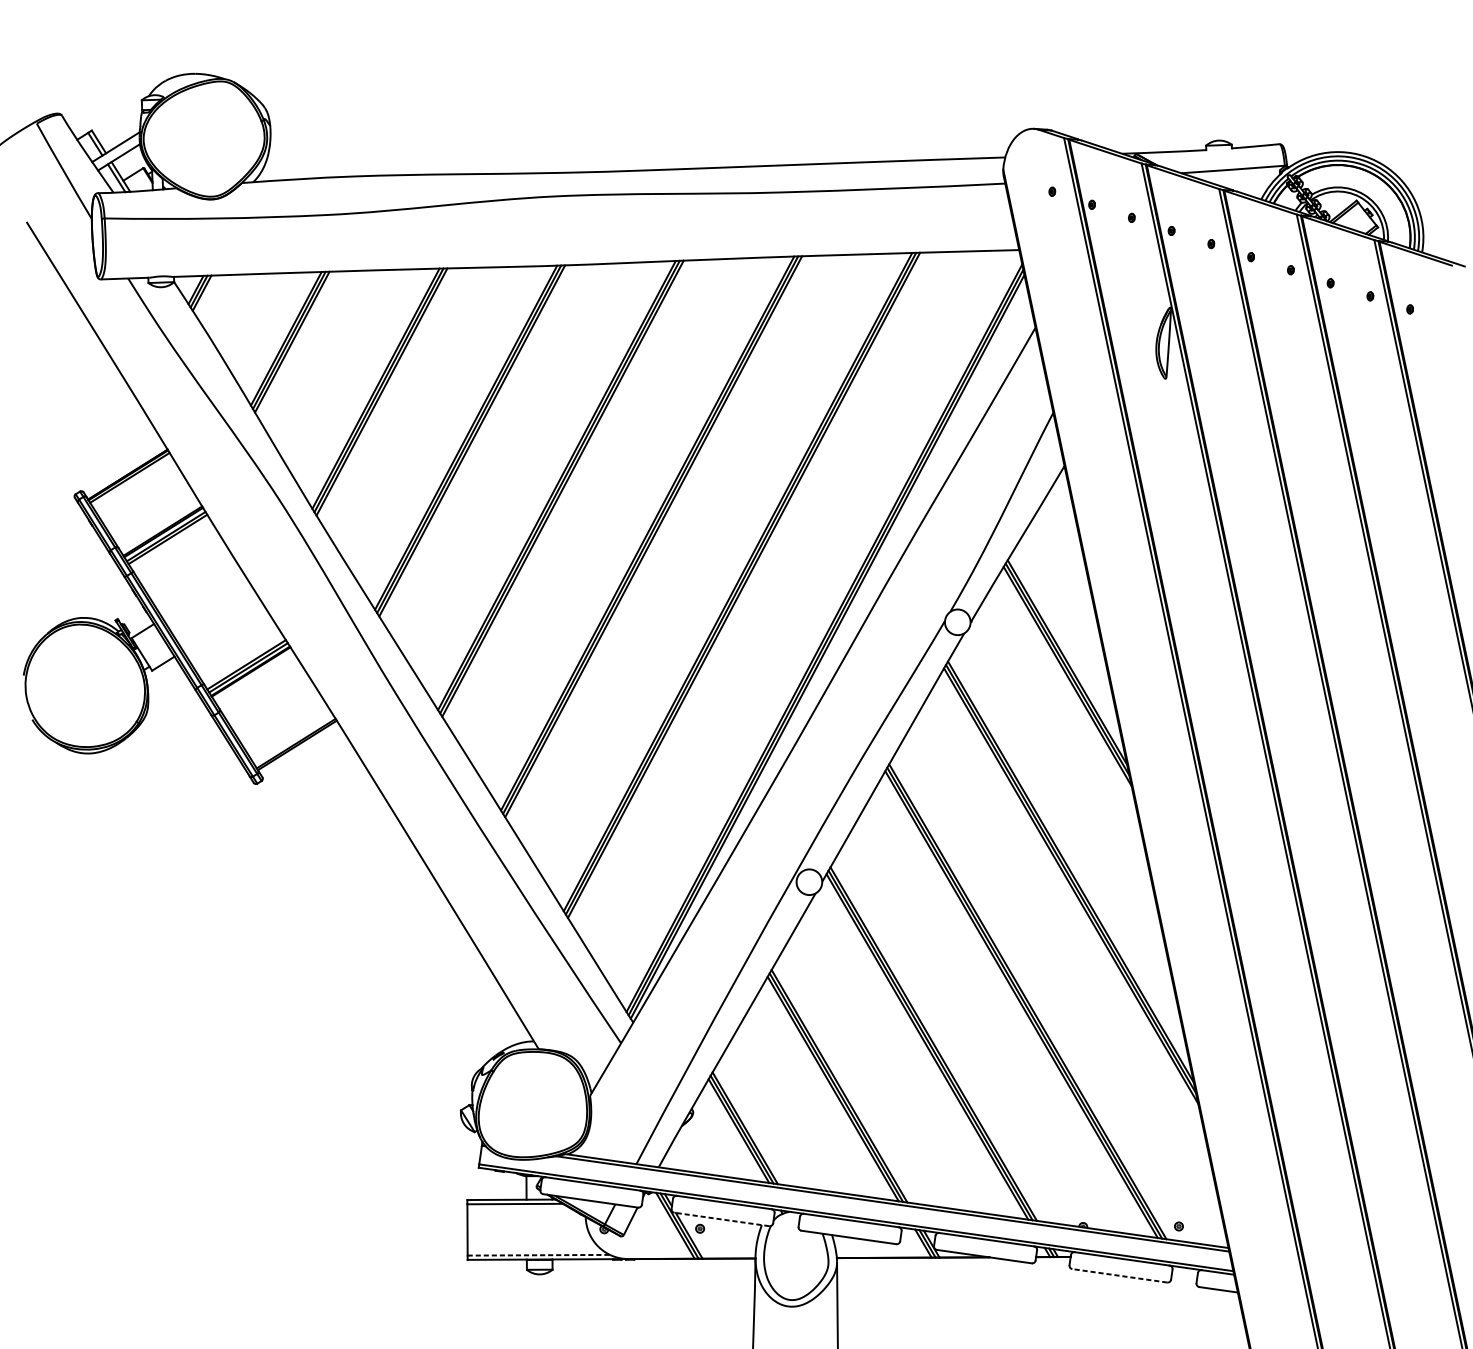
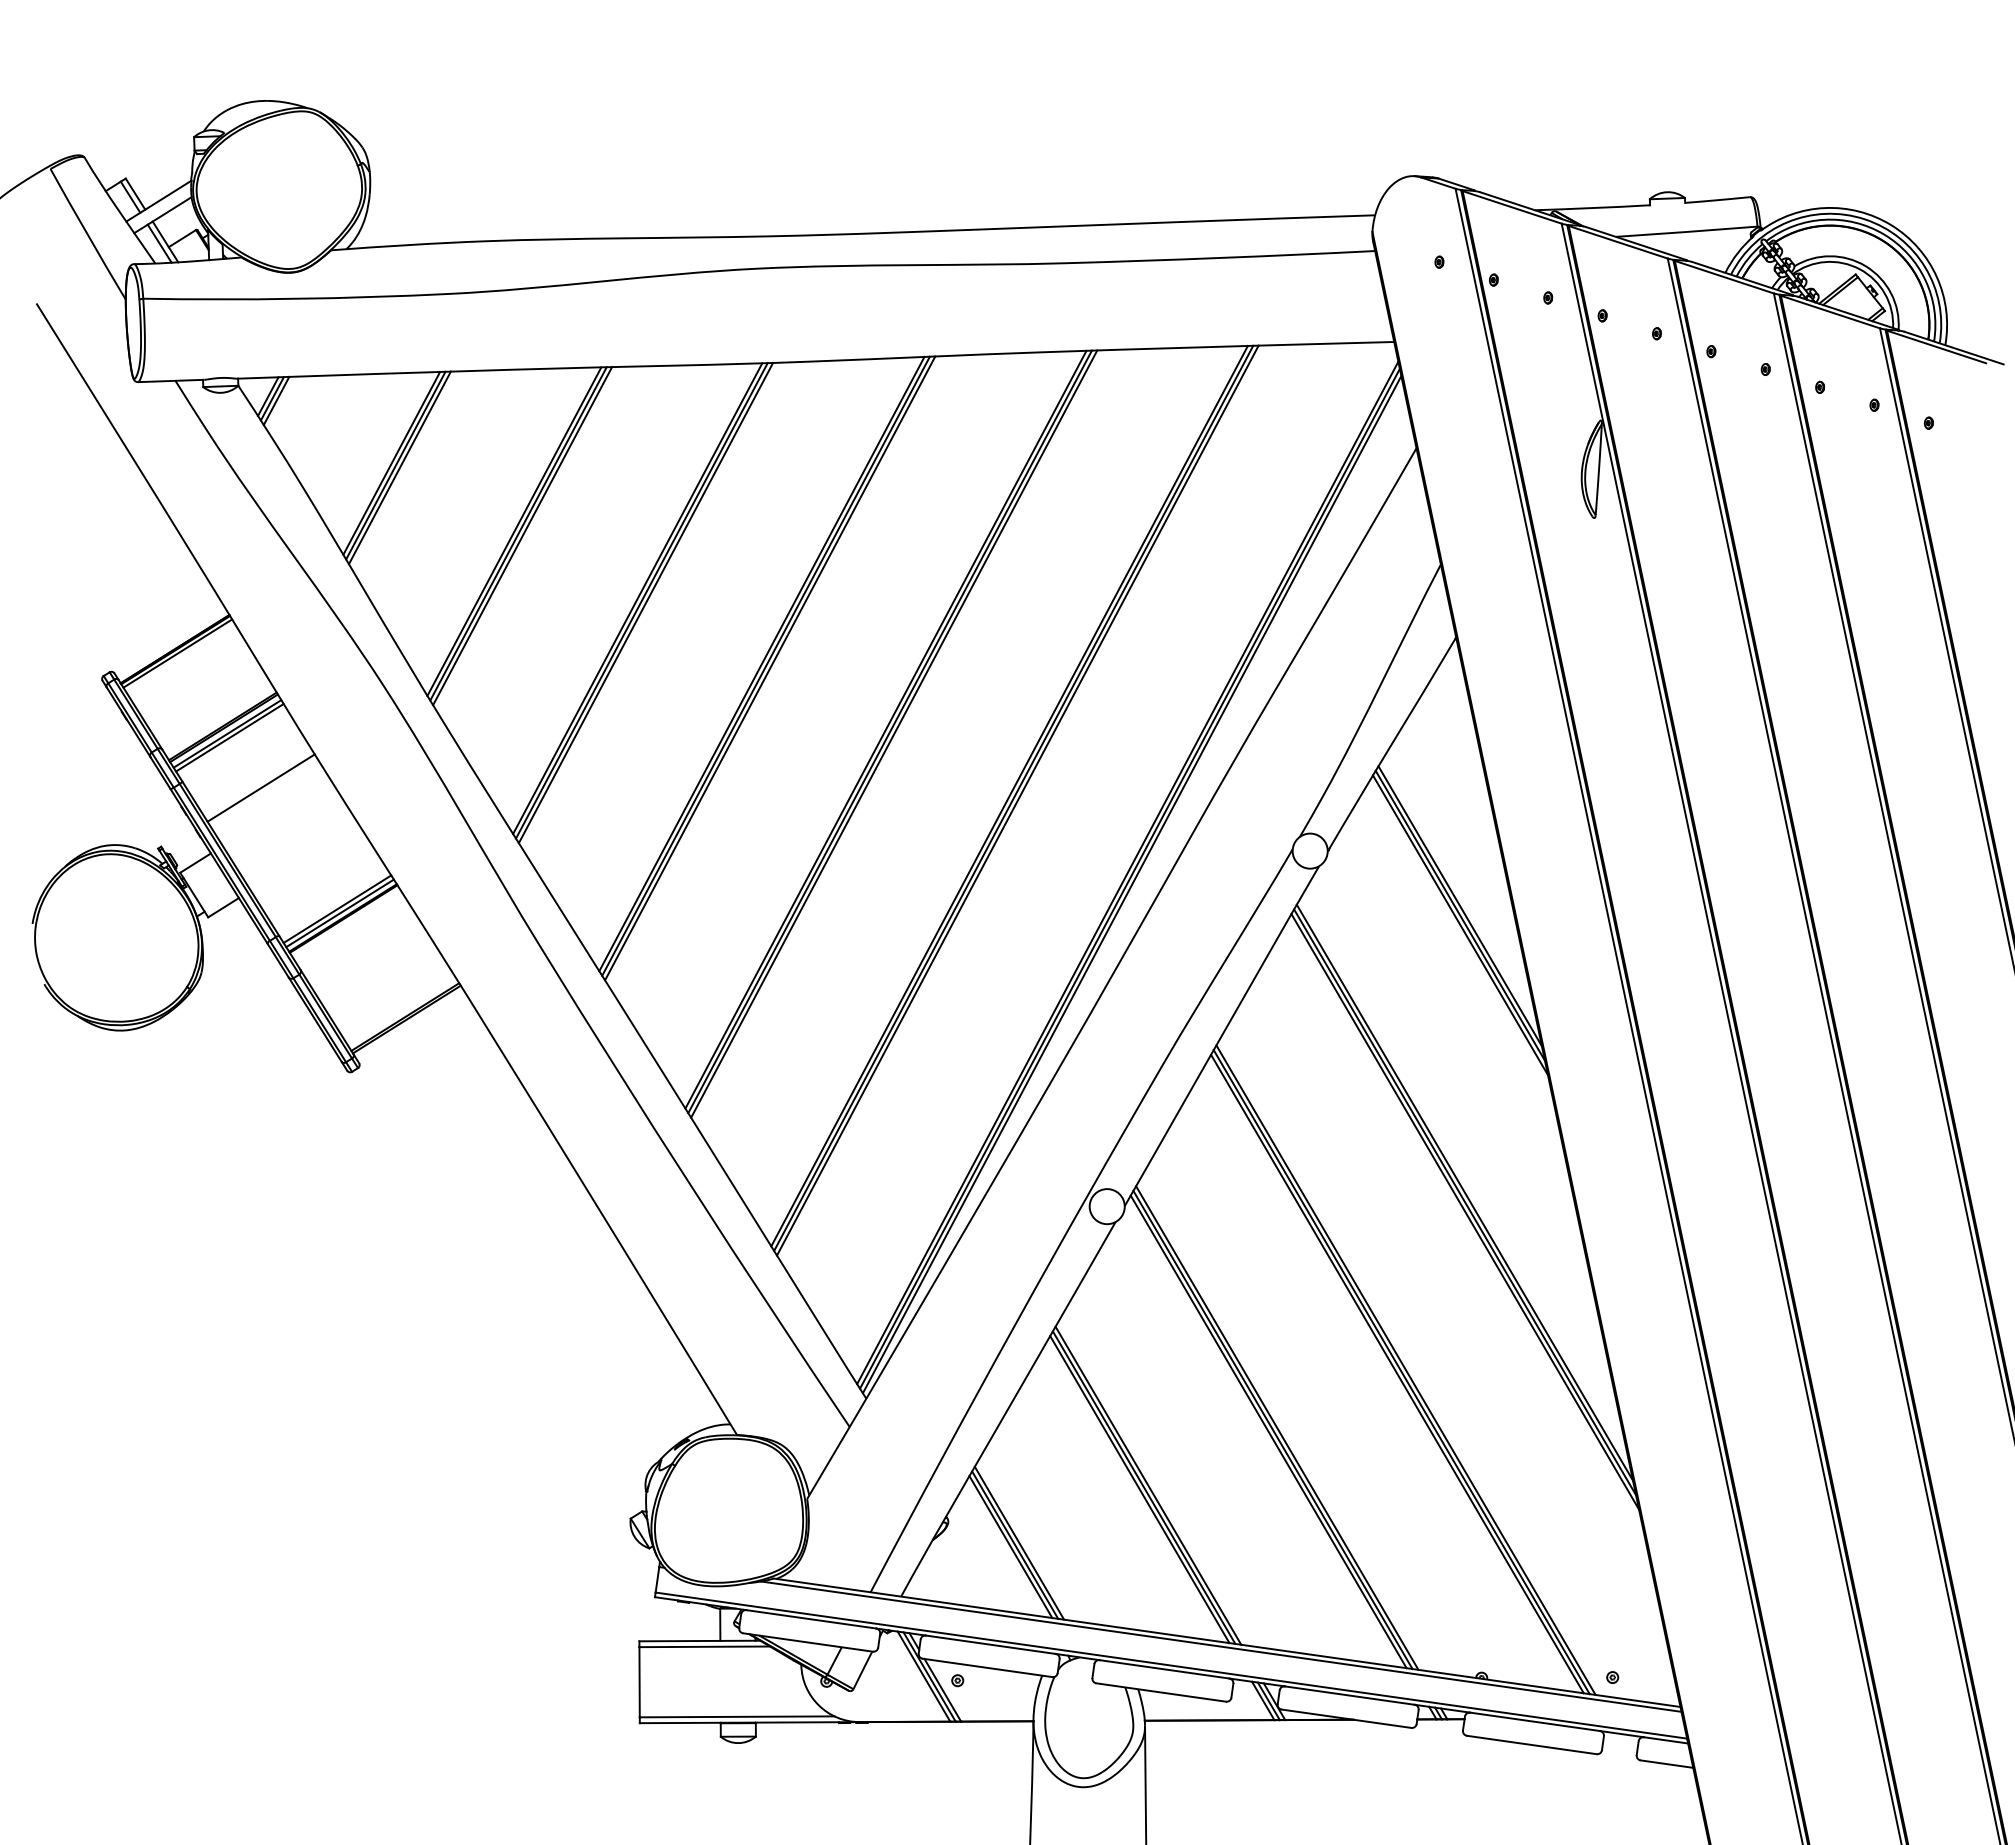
line: (190, 575) -> (260, 787), added
line: (721, 1219) -> (987, 1667), dashed -> solid
line: (539, 1254) -> (737, 1716), dashed -> solid
line: (1119, 1275) -> (1531, 1744), dashed -> solid

